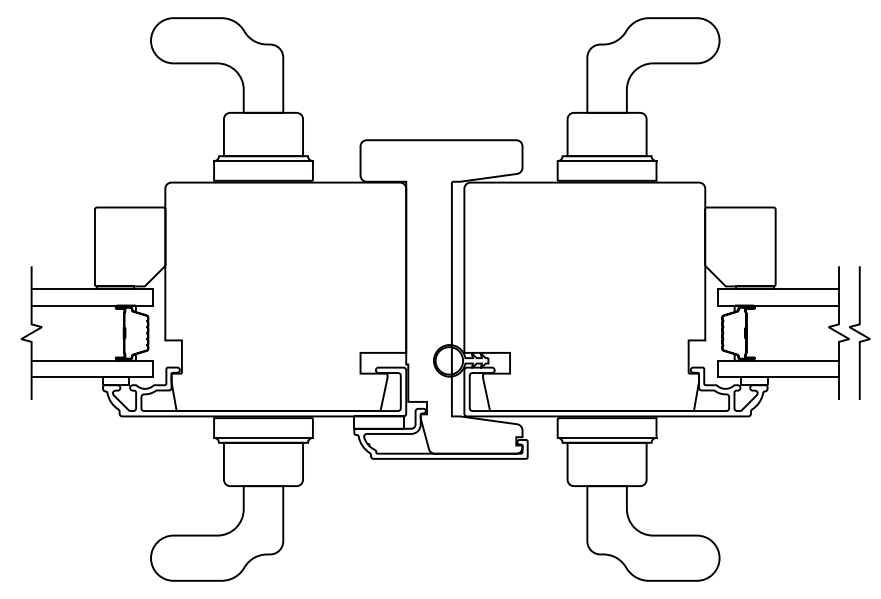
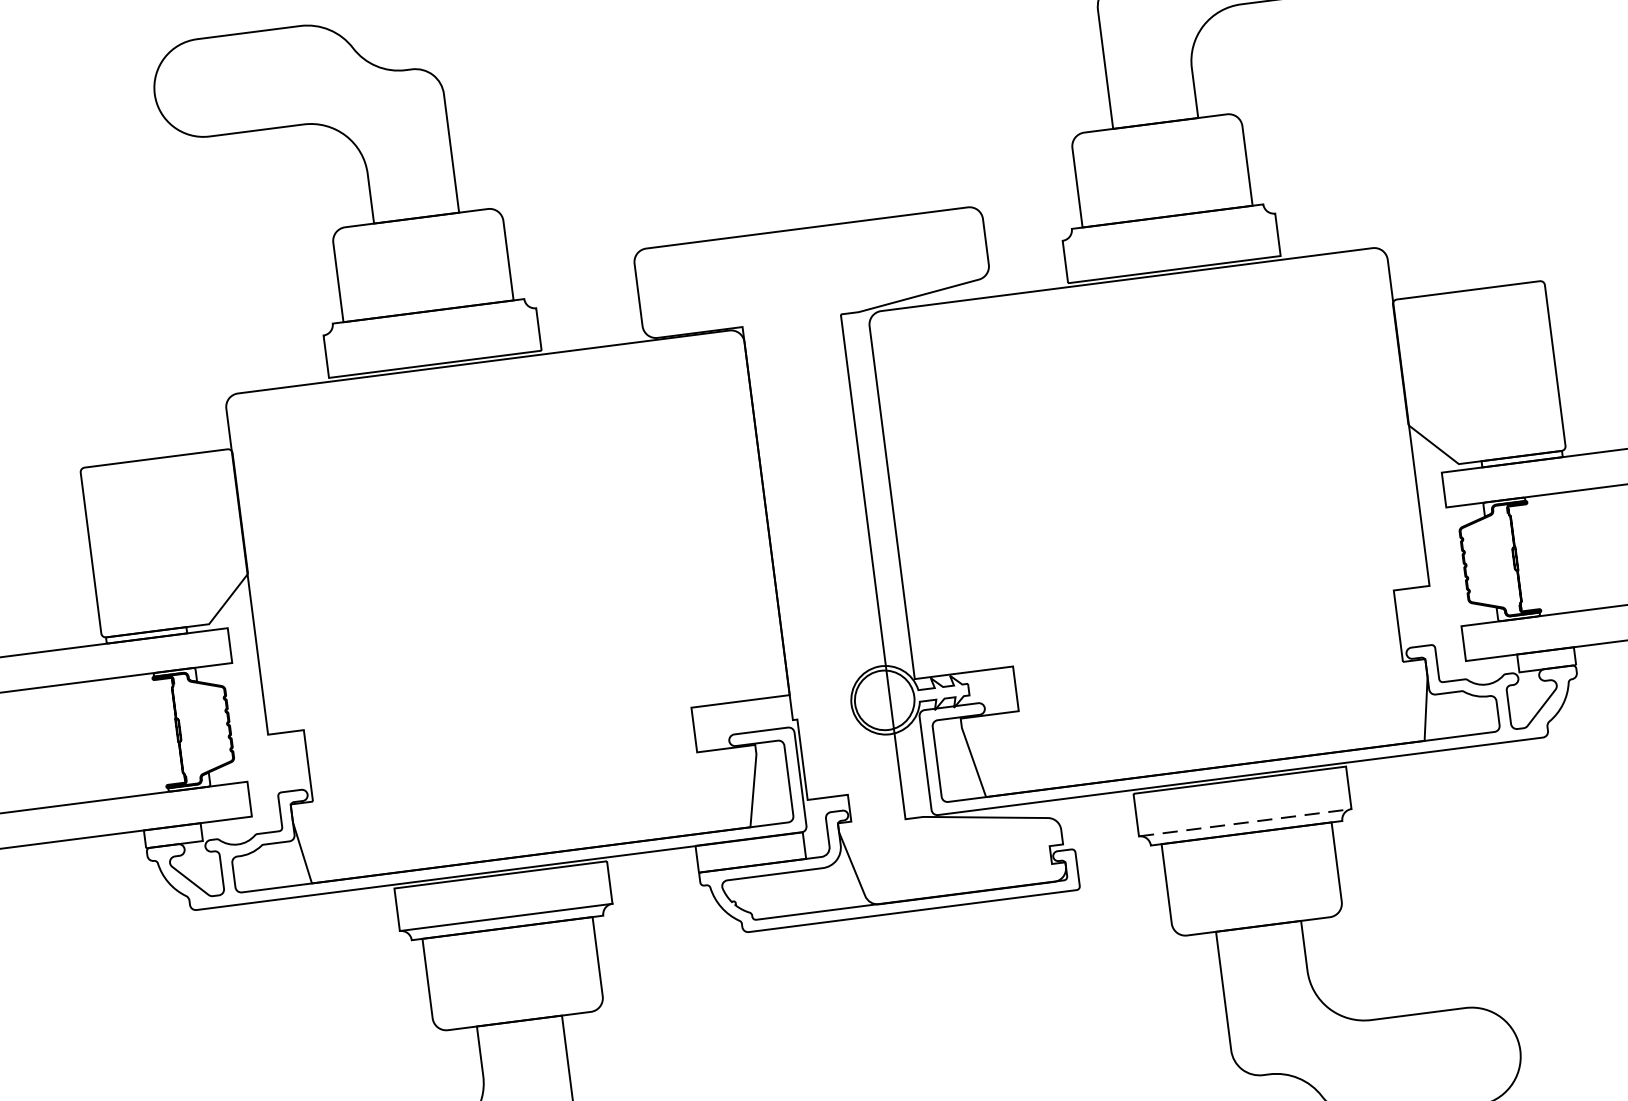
line: (263, 161) -> (429, 322), removed
line: (606, 161) -> (1167, 228), removed
line: (607, 437) -> (1245, 821), solid -> dashed

